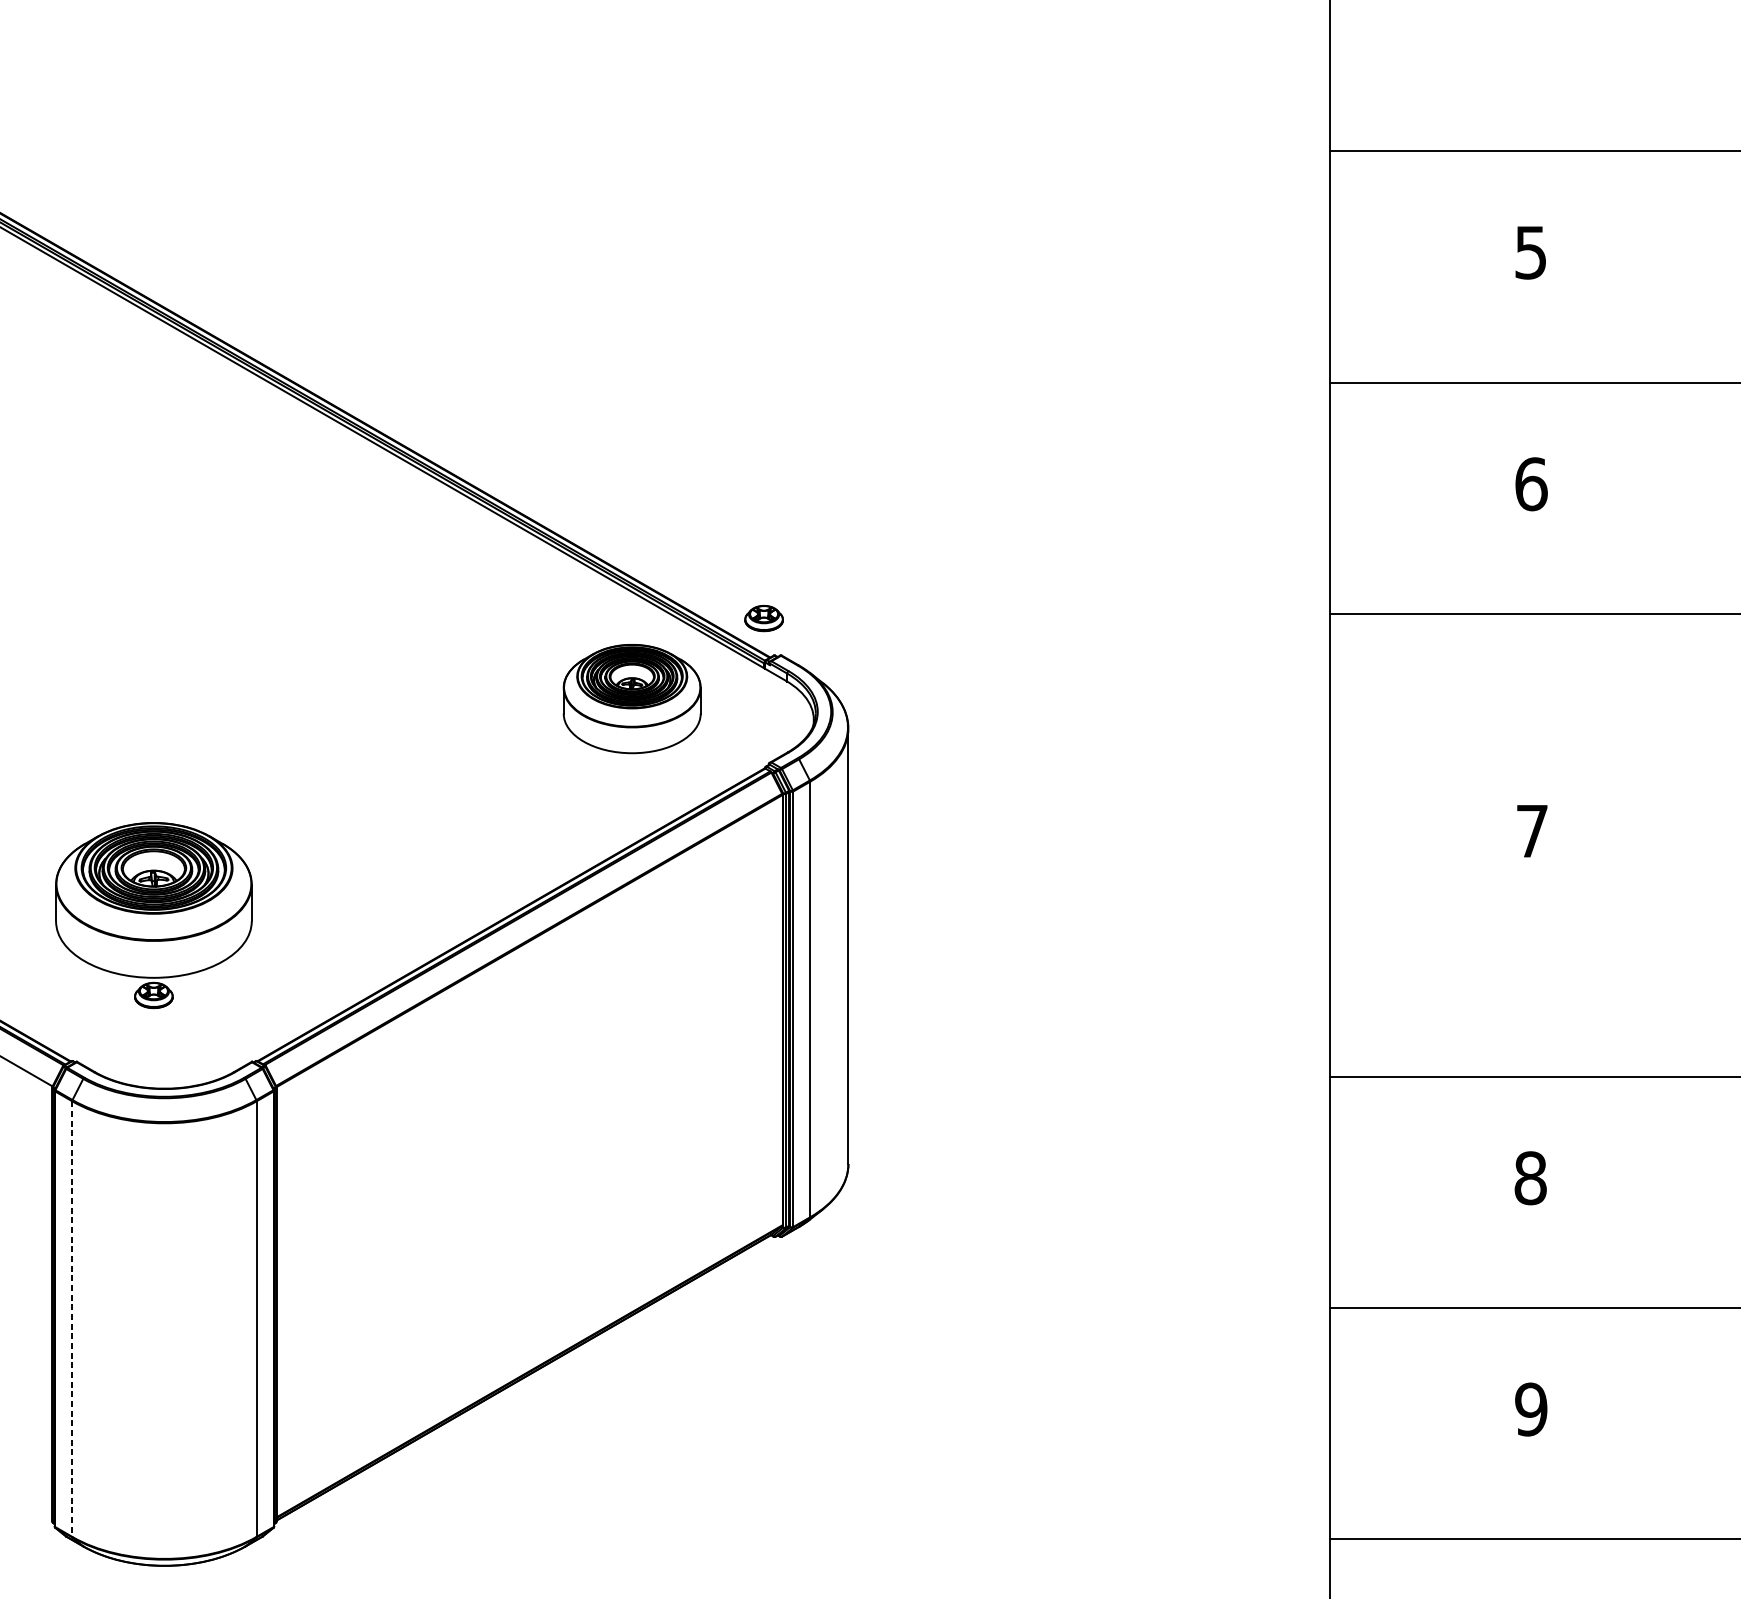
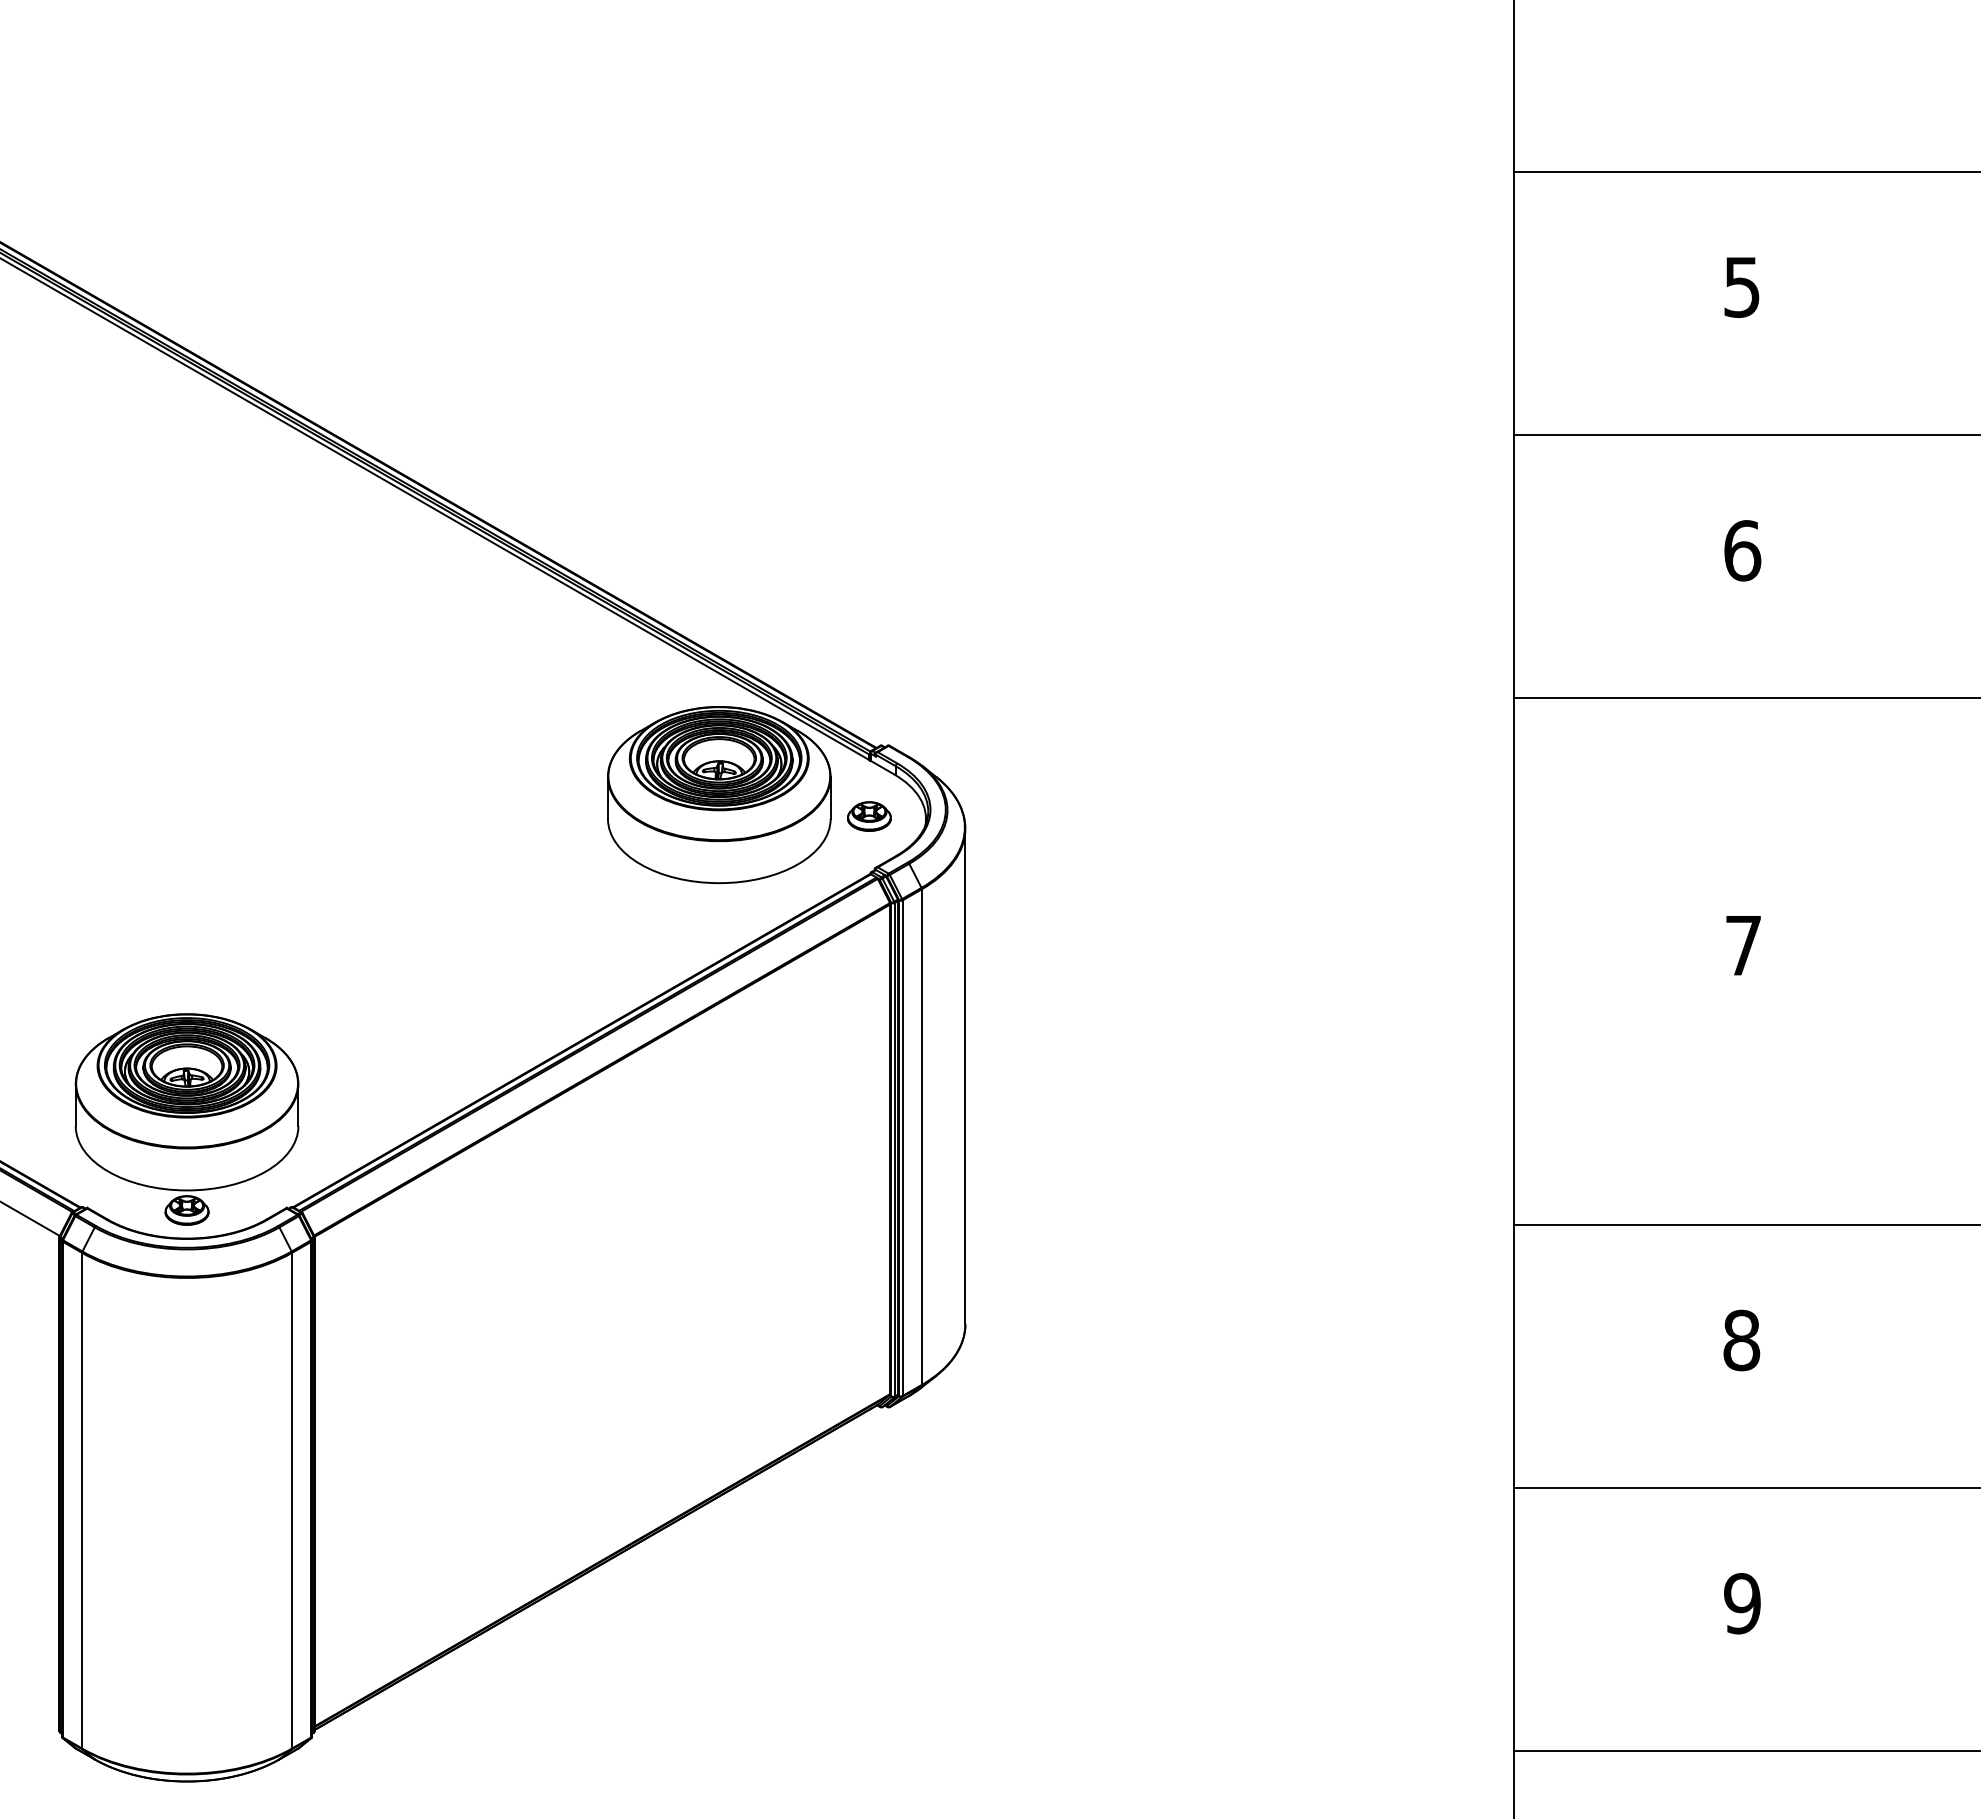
part: (764, 618) -> (869, 816), moved
part: (632, 699) -> (719, 795), size x1.43
part: (153, 915) -> (186, 1119), moved
line: (72, 1318) -> (82, 1500), dashed -> solid

